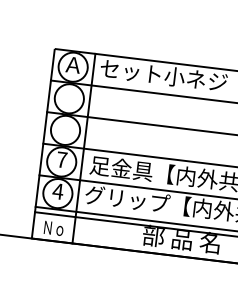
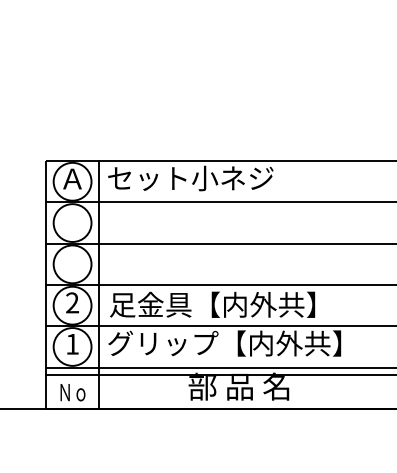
text: (61, 159) -> (72, 302), 7 -> 2
text: (58, 191) -> (72, 344), 4 -> 1

